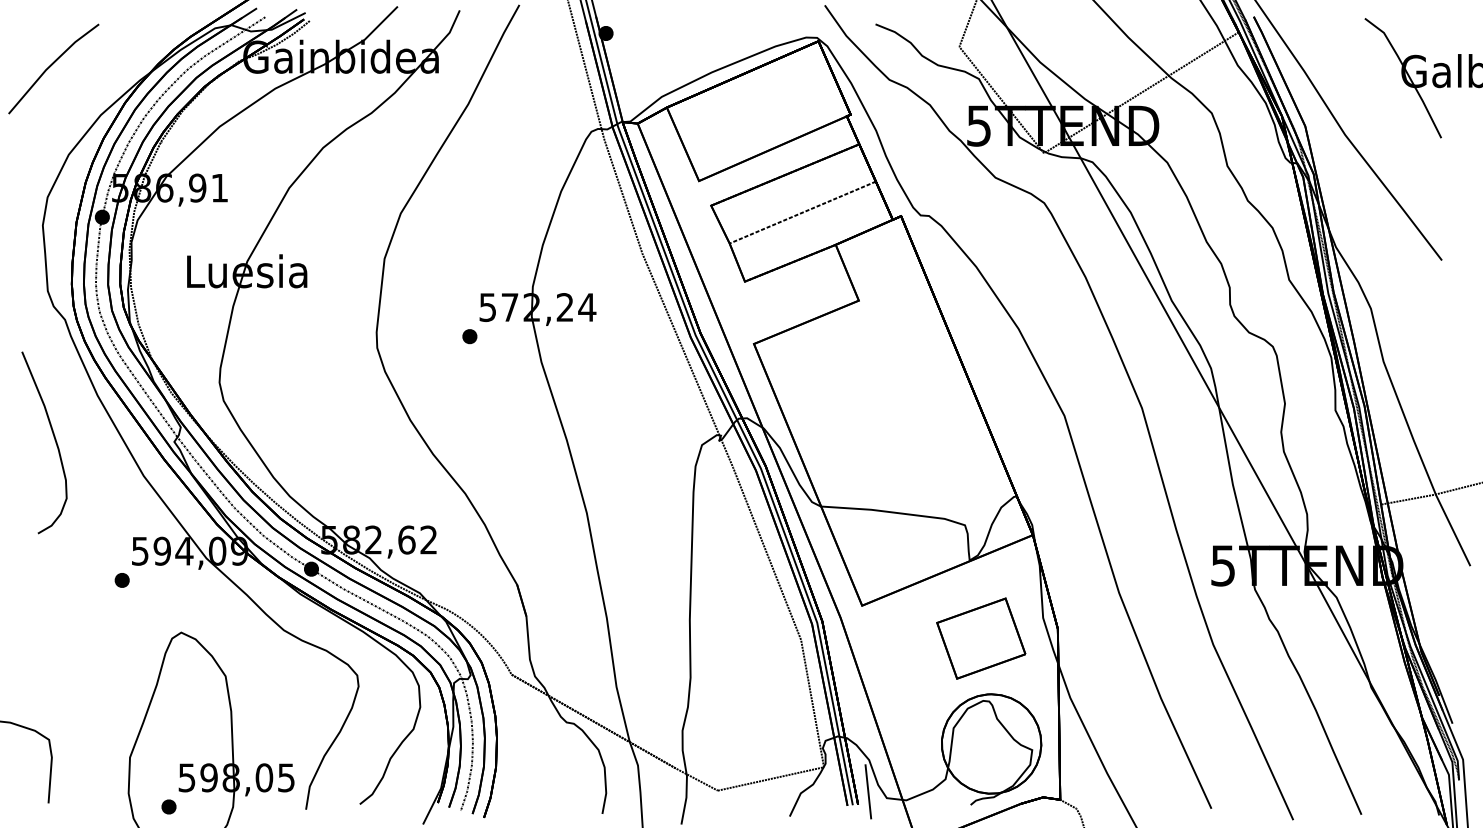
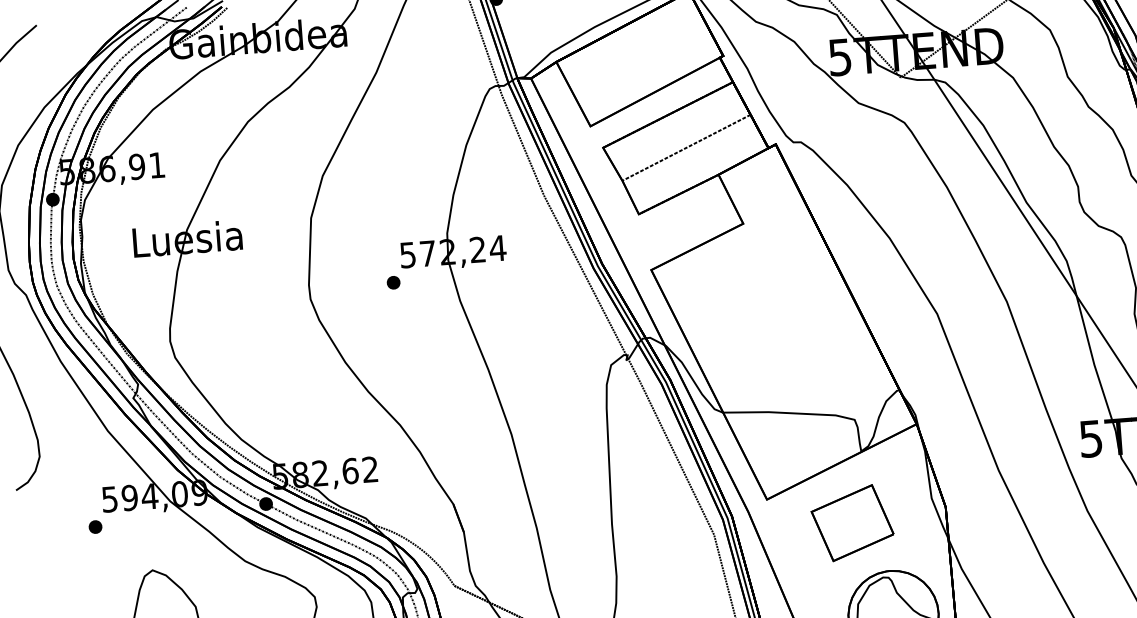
part: (981, 638) -> (852, 523), moved

